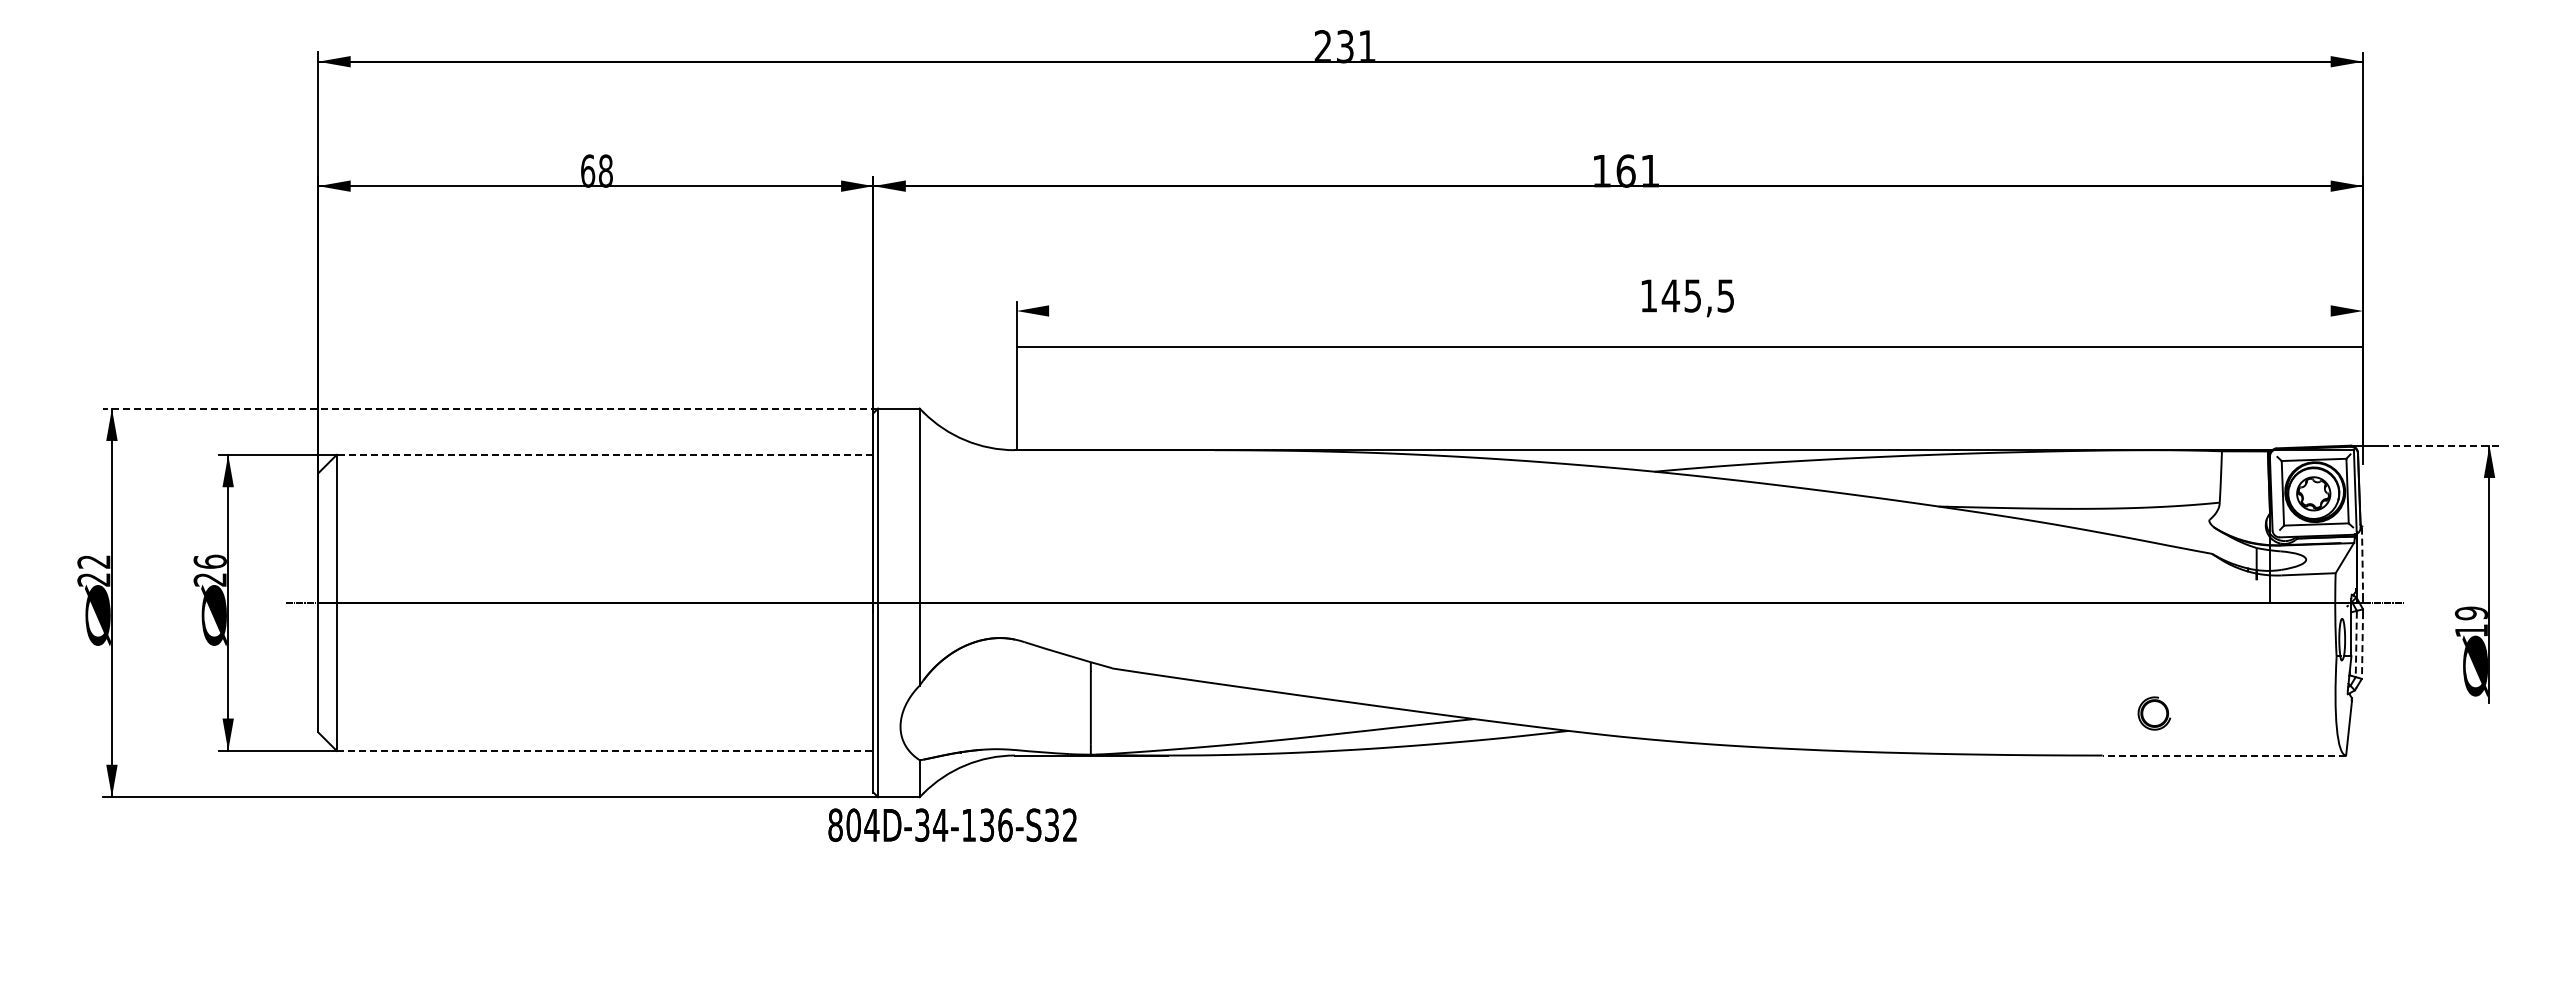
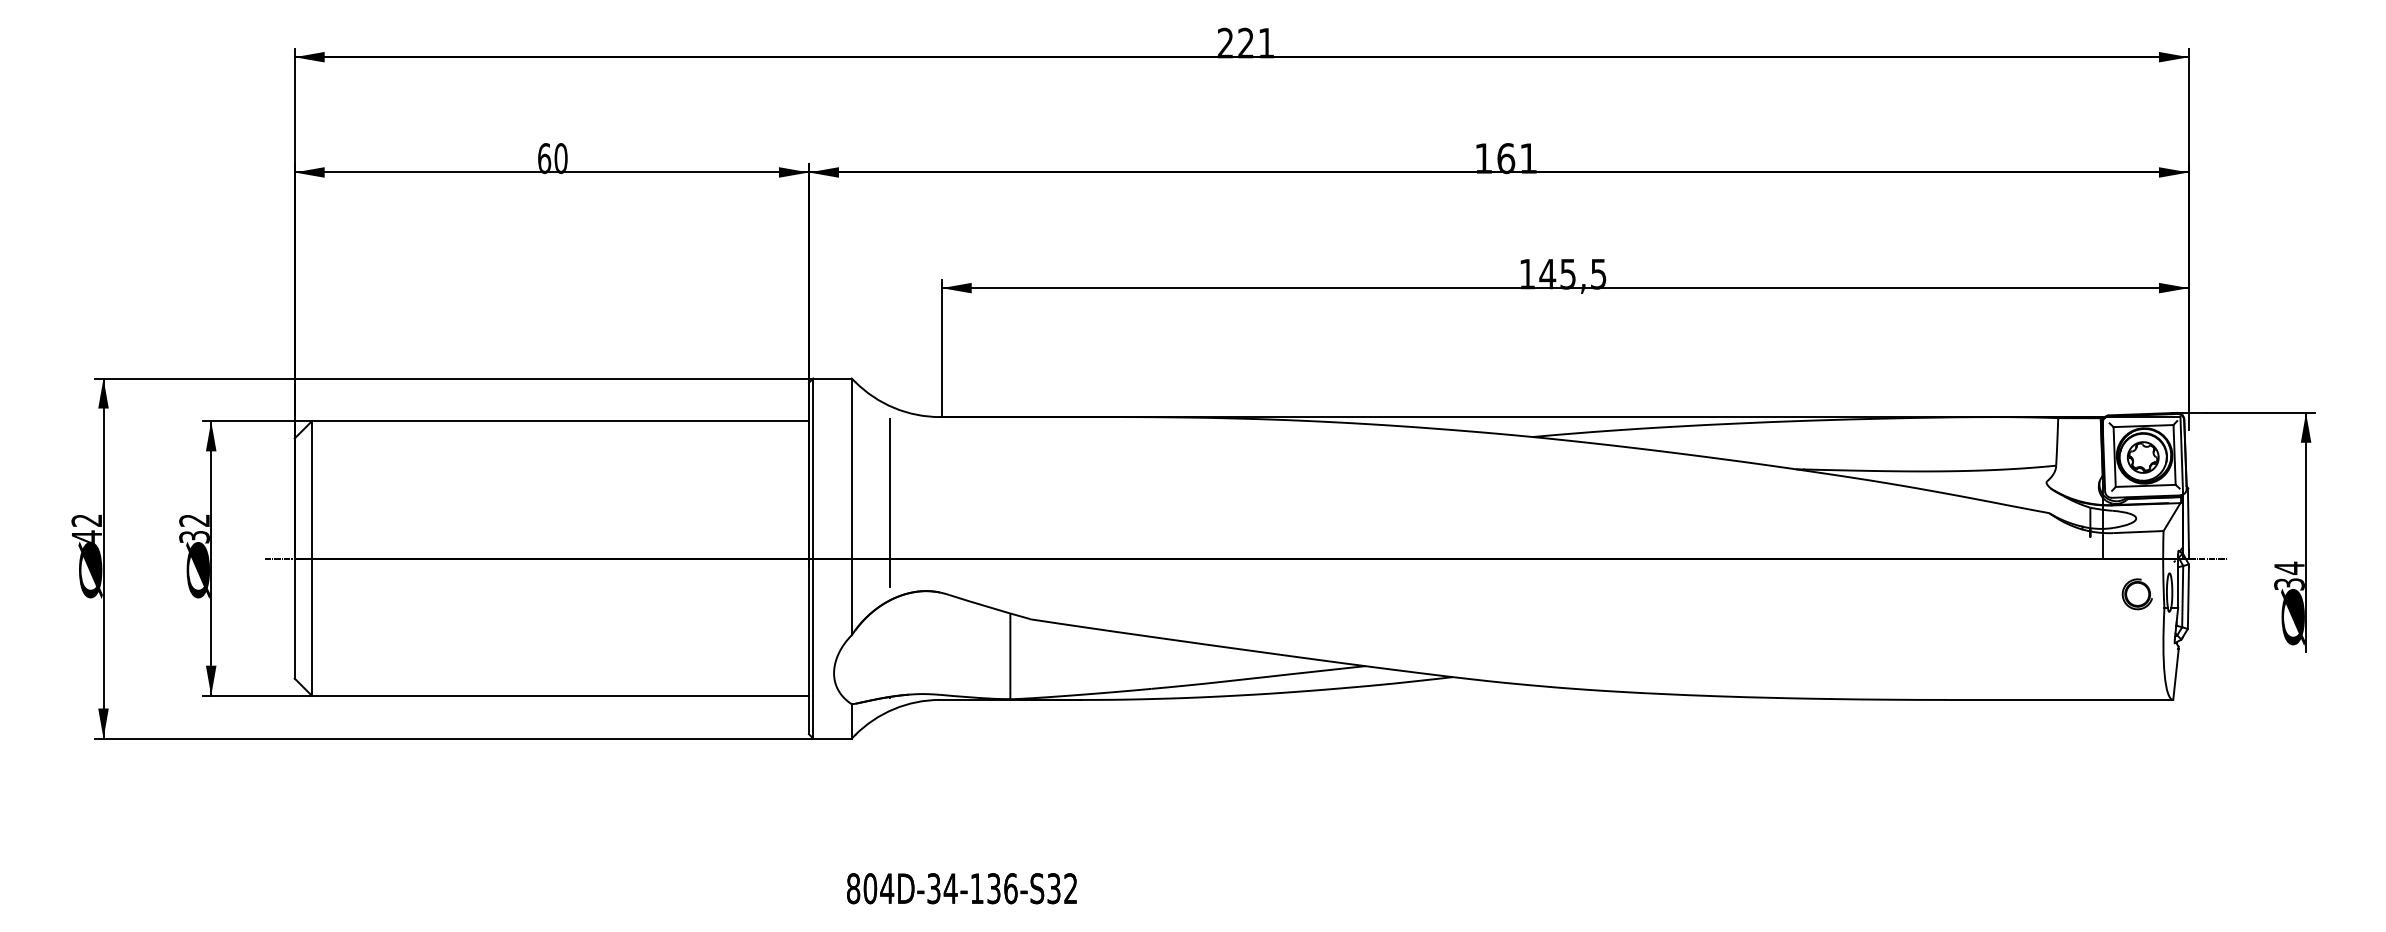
text: (1345, 46) -> (1246, 43), 231 -> 221
text: (605, 170) -> (560, 157), 68 -> 60
line: (1689, 347) -> (1564, 288), moved
line: (490, 408) -> (454, 378), dashed -> solid
line: (2440, 445) -> (2260, 412), dashed -> solid
line: (604, 454) -> (559, 421), dashed -> solid
line: (961, 542) -> (890, 502), added
line: (2362, 560) -> (2188, 519), dashed -> solid
text: (209, 570) -> (193, 528), 26 -> 32
text: (93, 579) -> (86, 536), 22 -> 42
text: (2470, 621) -> (2288, 575), 19 -> 34
line: (2356, 644) -> (2182, 597), dashed -> solid
line: (2362, 645) -> (2188, 598), dashed -> solid
part: (2154, 713) -> (2137, 594), moved
line: (605, 750) -> (560, 695), dashed -> solid
line: (2224, 755) -> (2060, 699), dashed -> solid
text: (952, 825) -> (961, 888), moved

